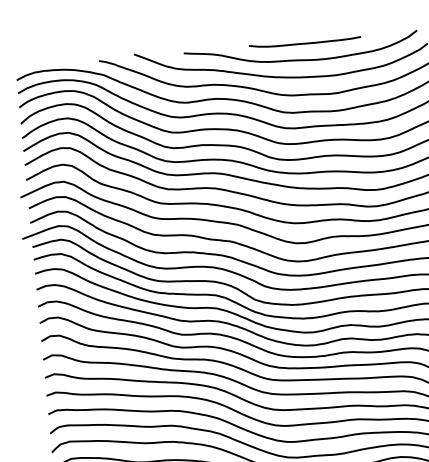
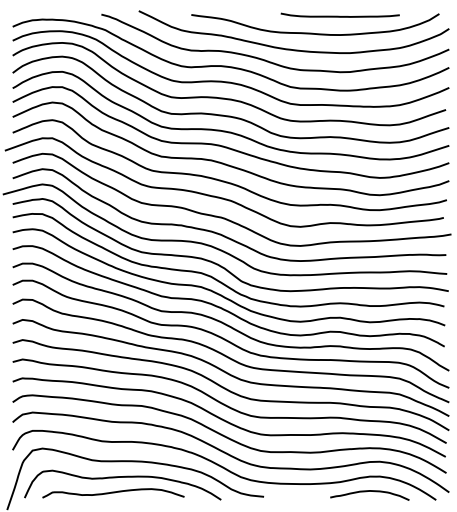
curve: (304, 42) -> (339, 15), moved

